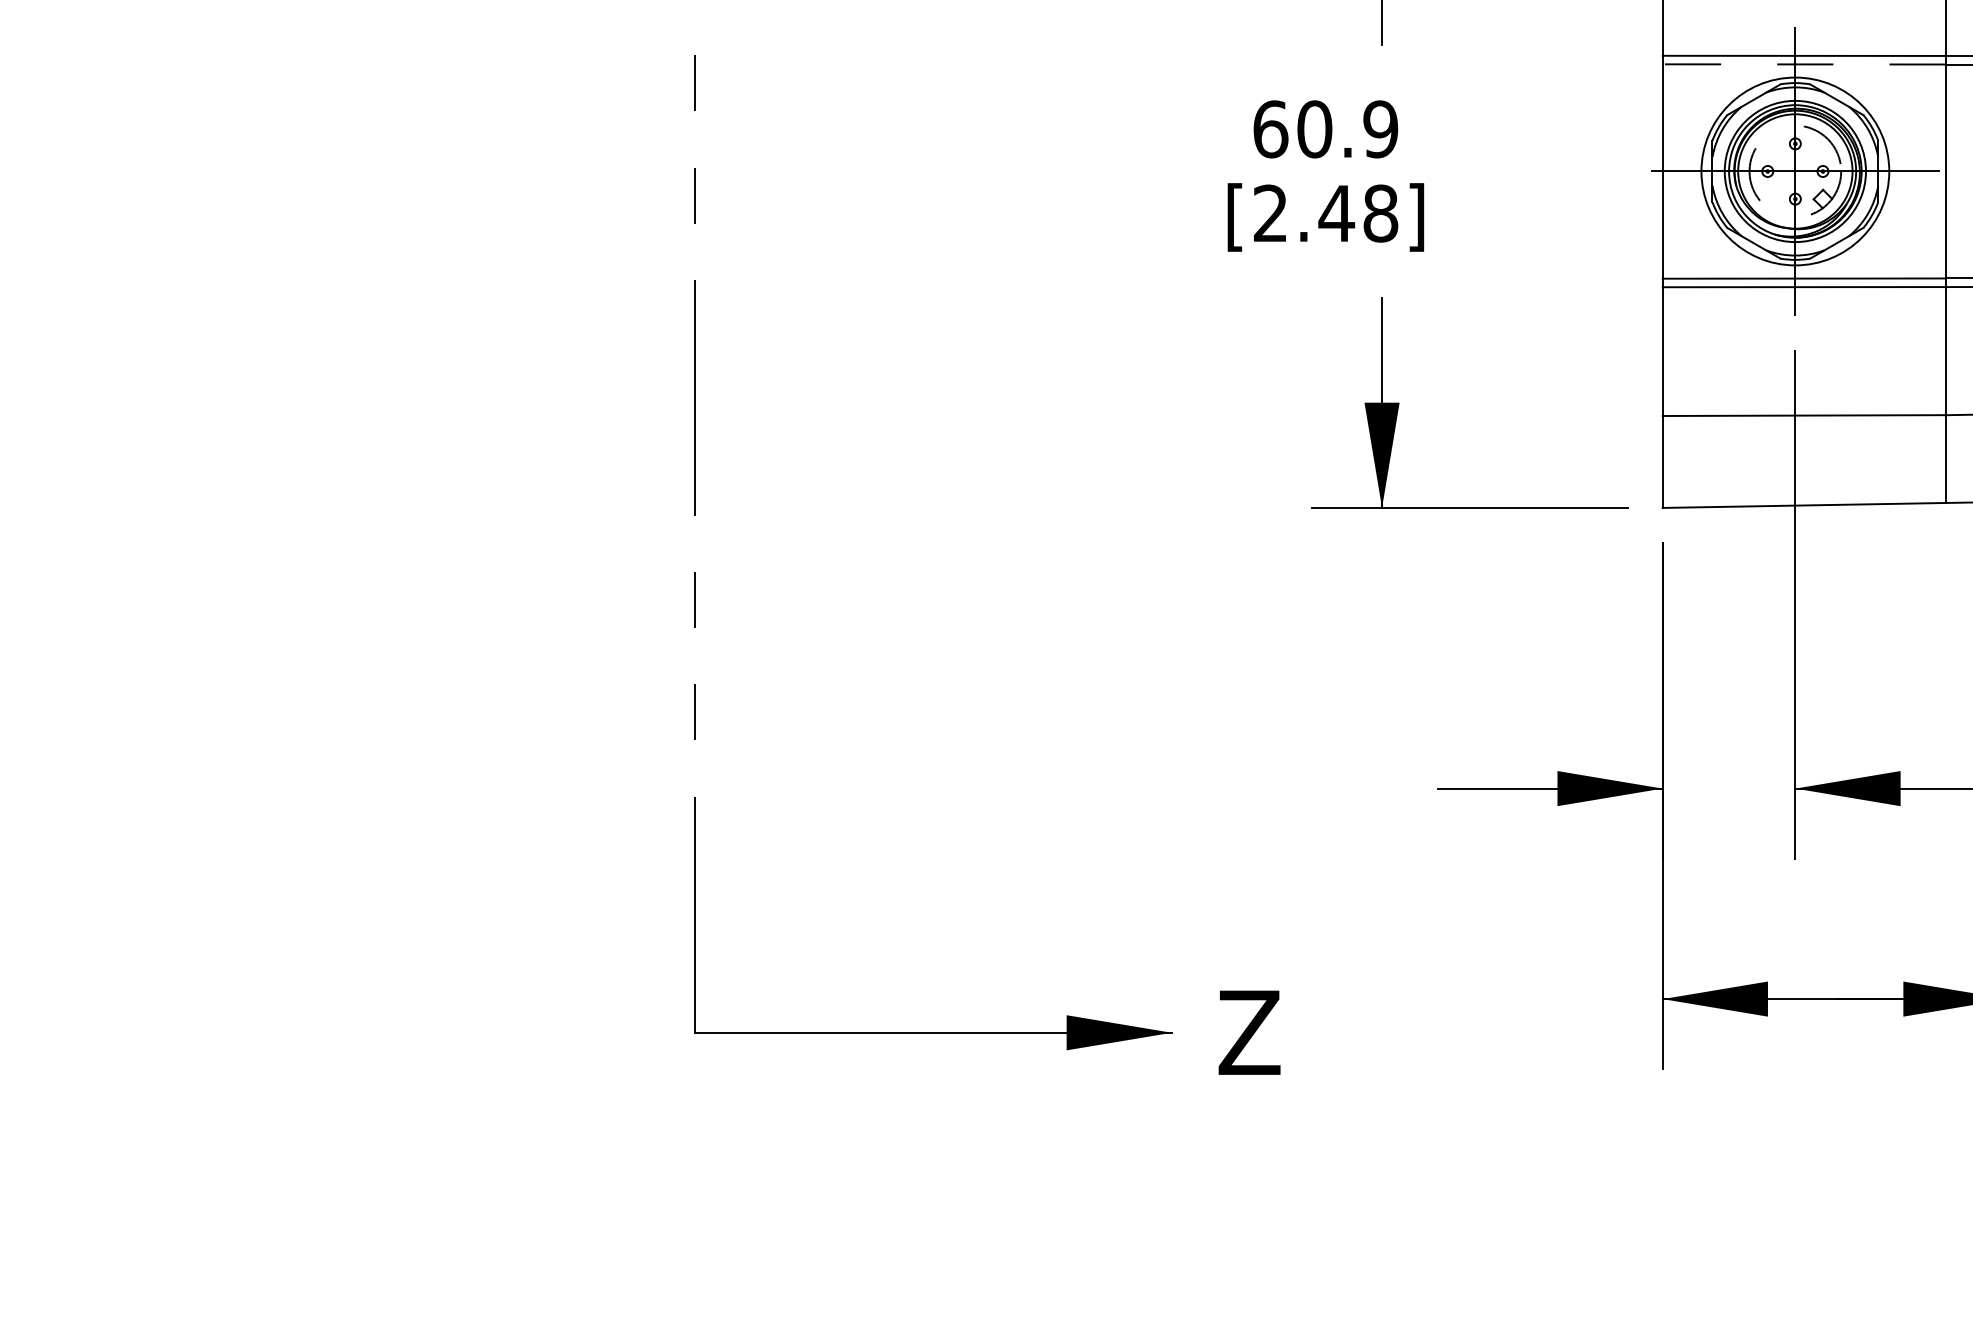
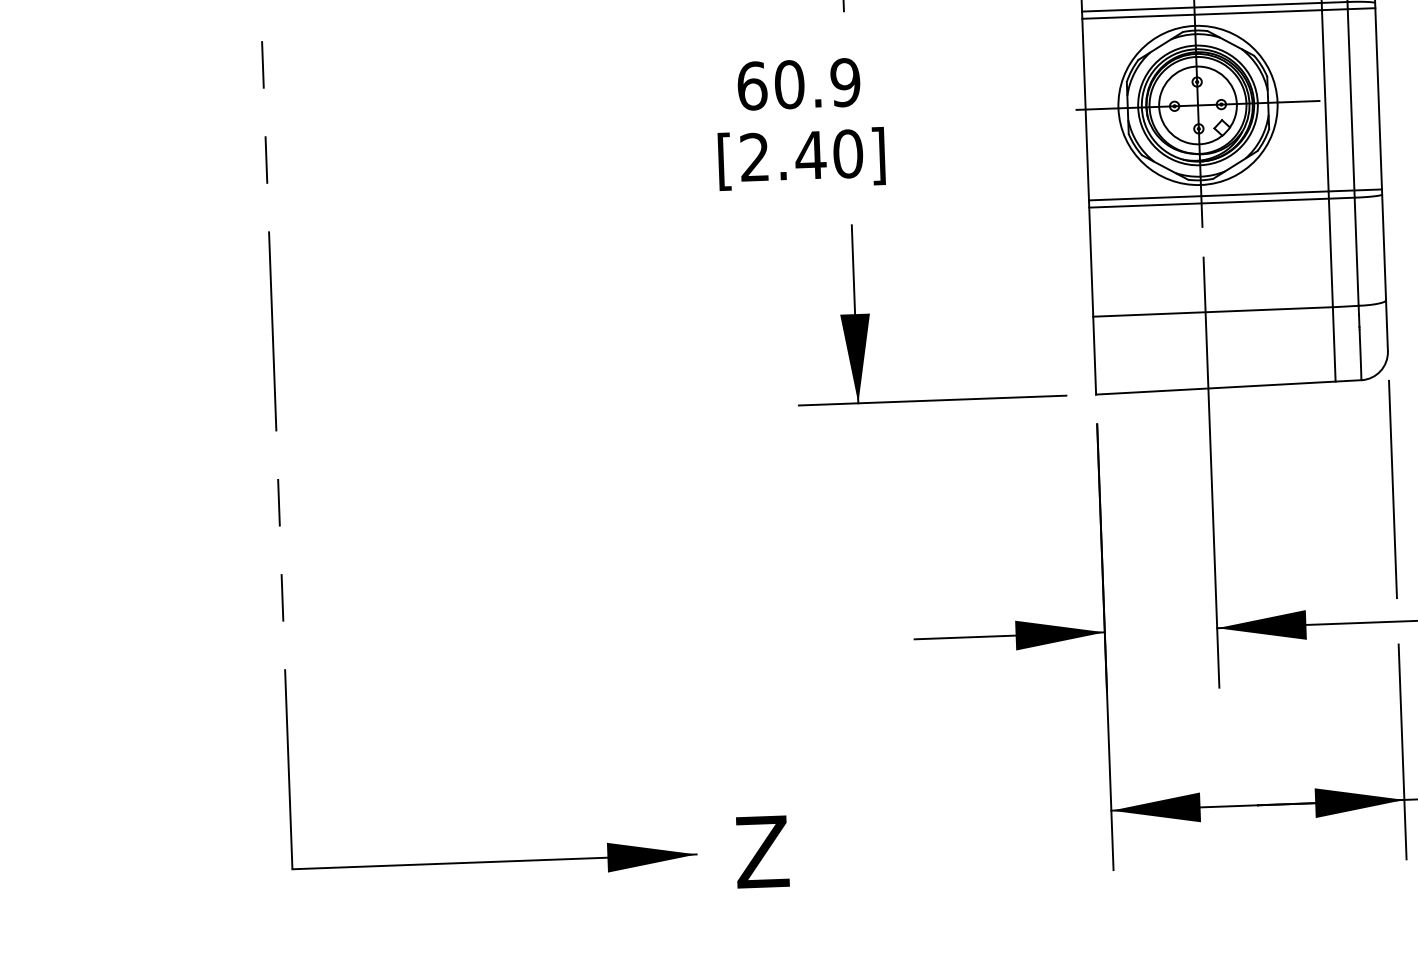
line: (1803, 64) -> (1201, 14), dashed -> solid
circle: (1795, 171) -> (1198, 105), dashed -> solid
text: (1380, 213) -> (847, 153), [2.48] -> [2.40]

